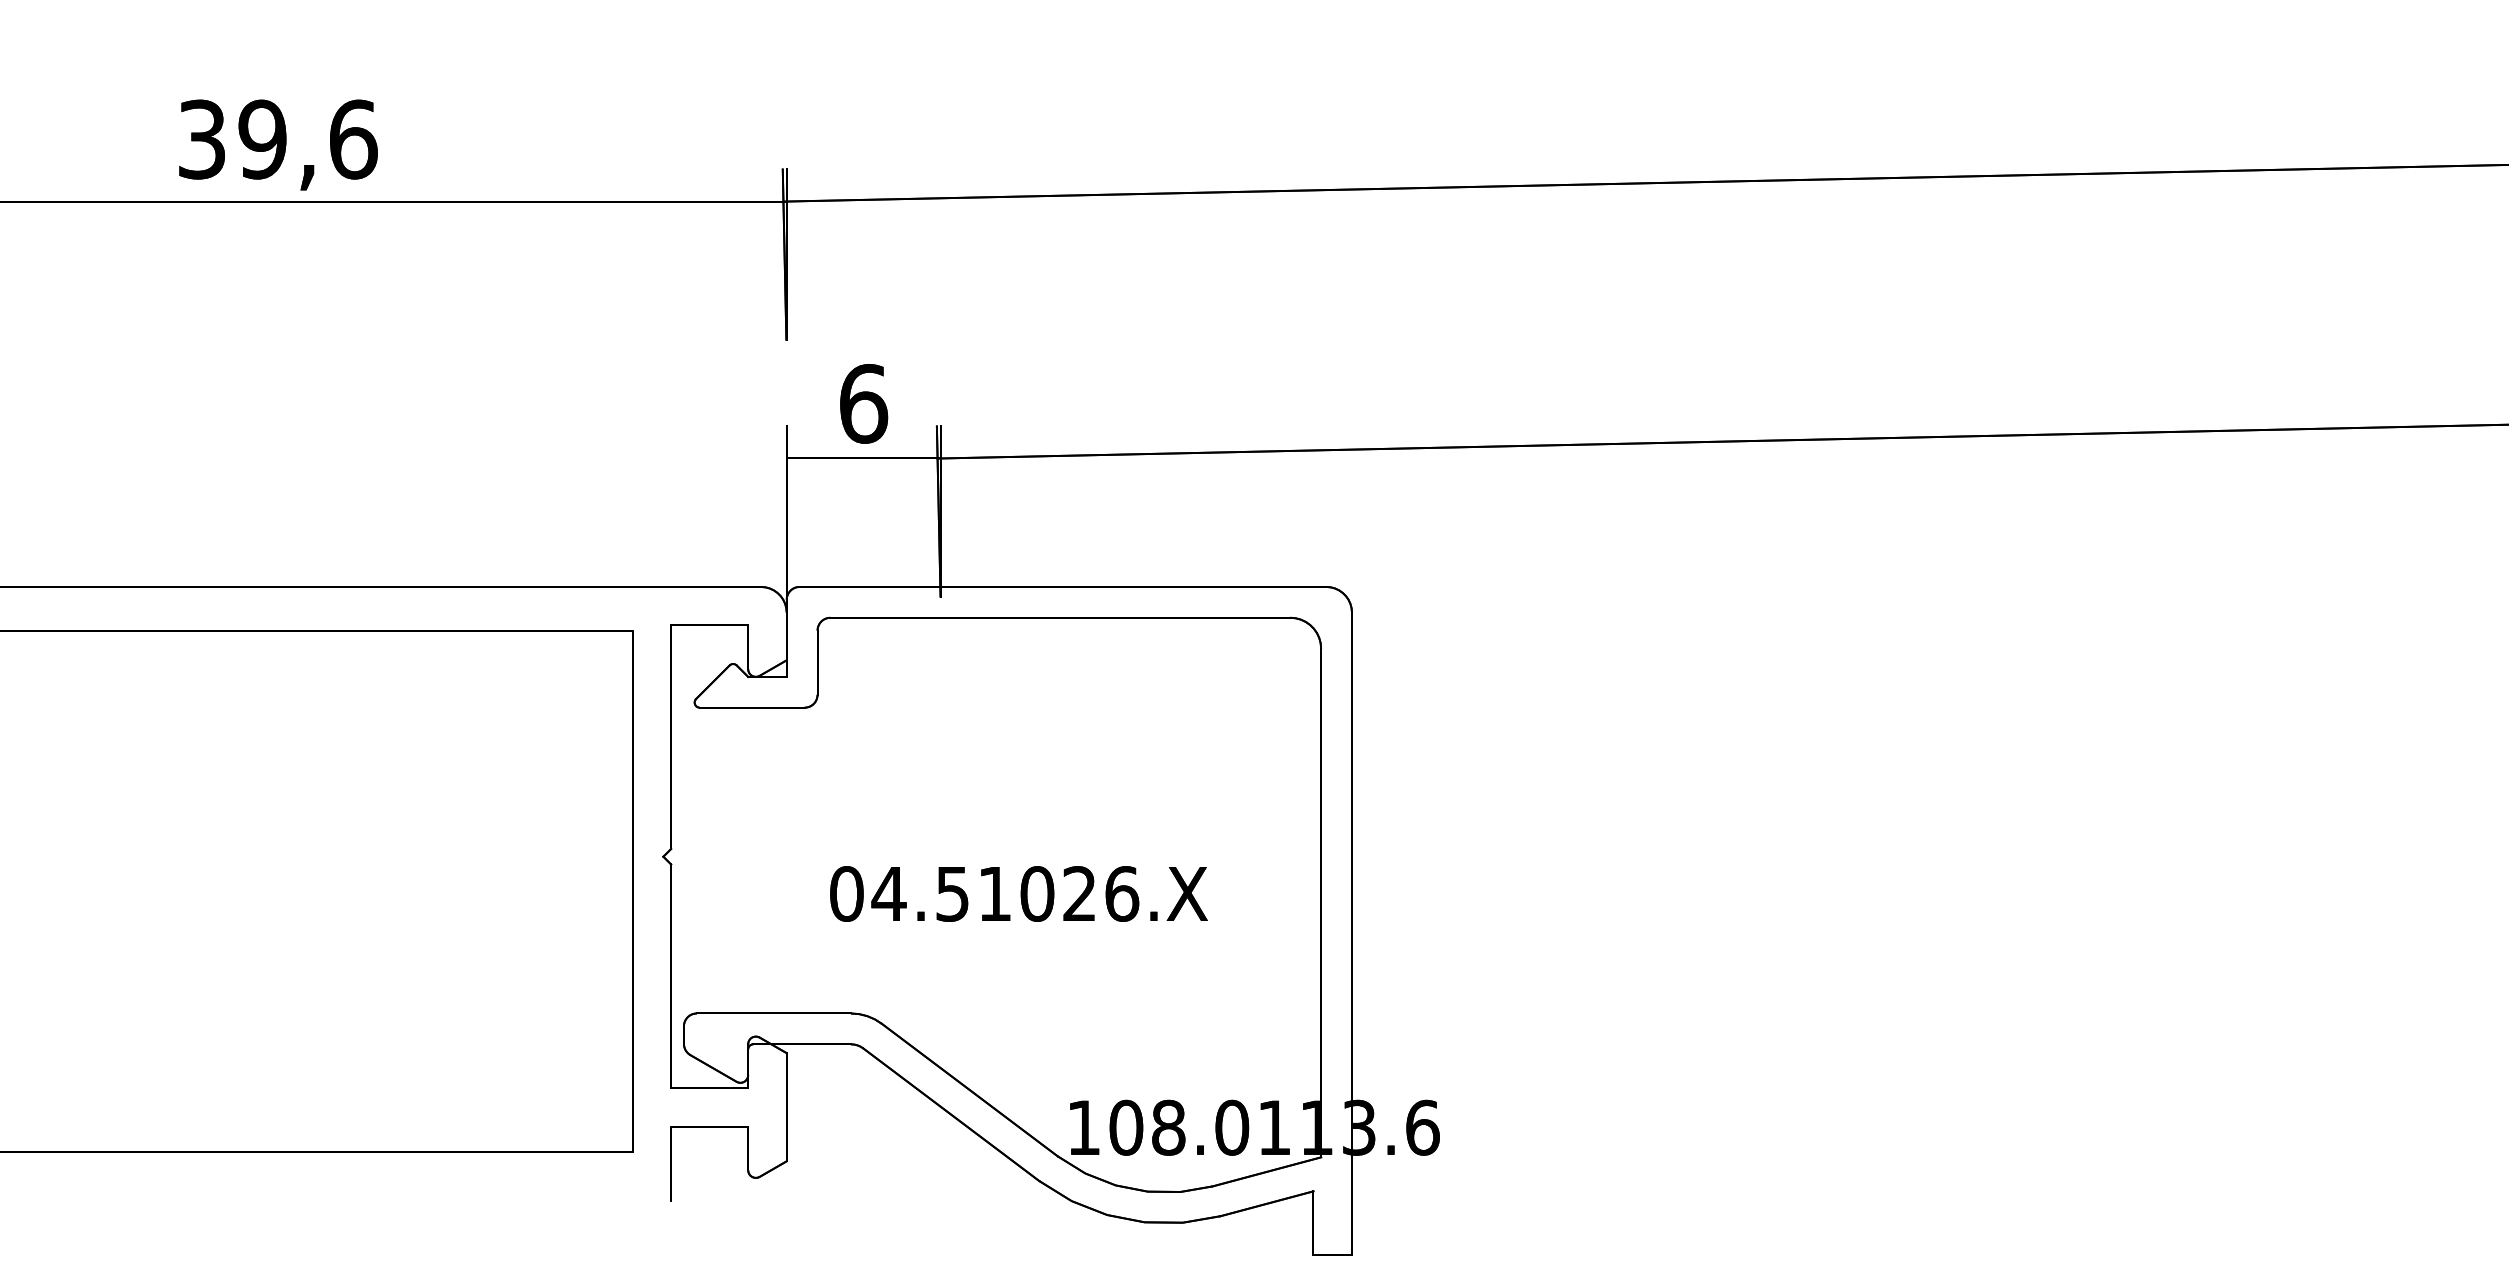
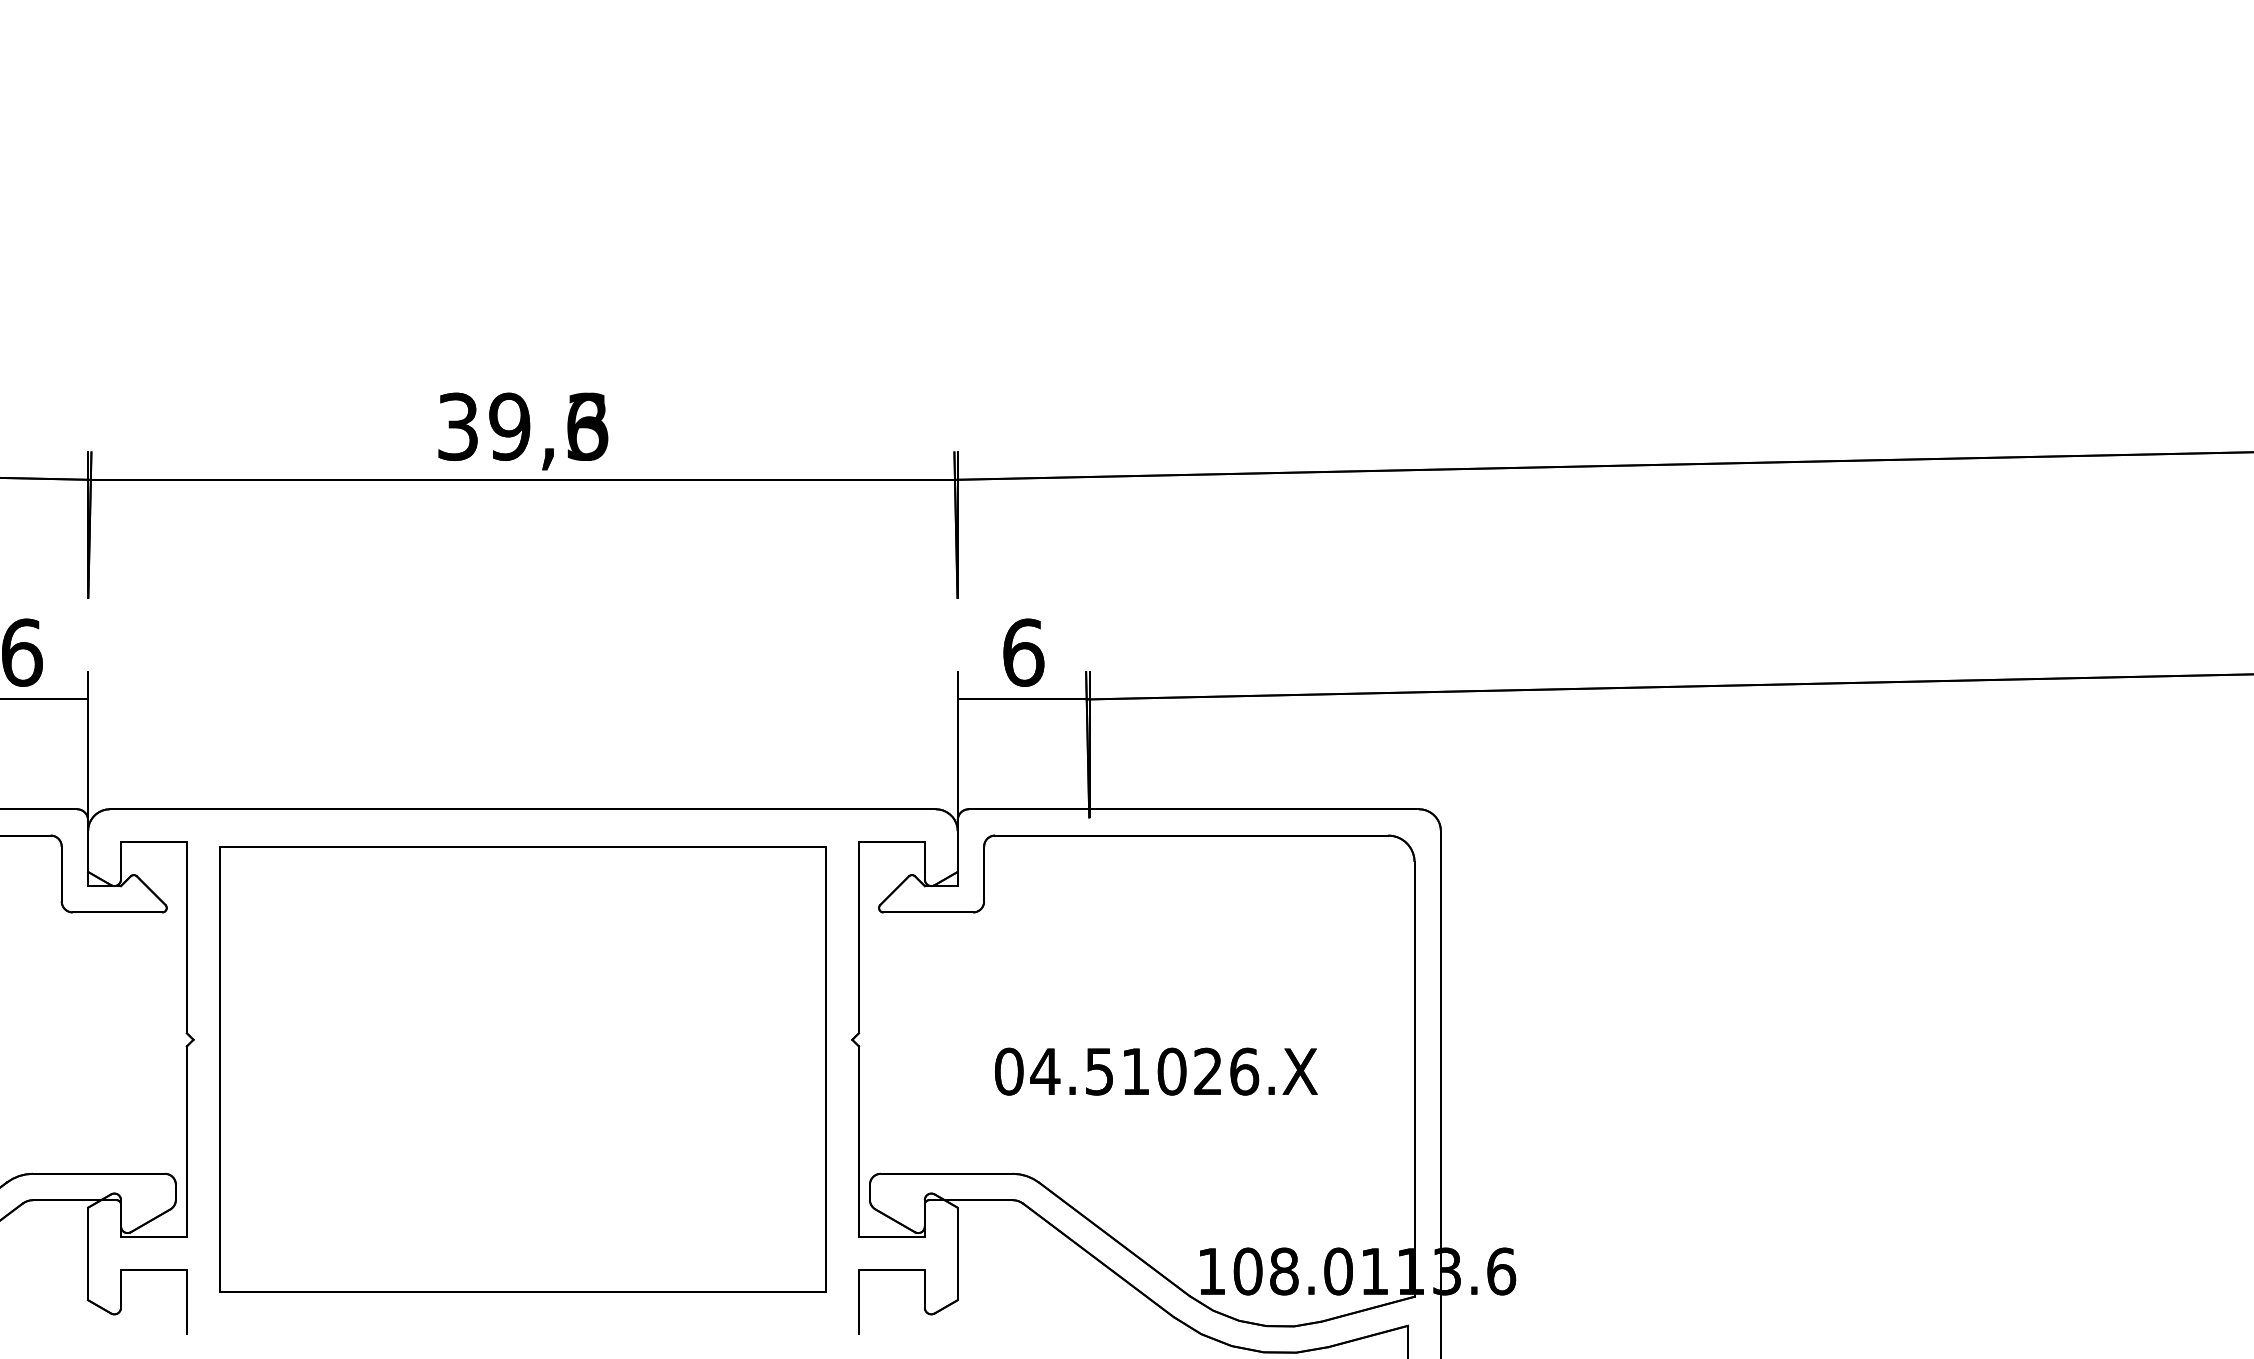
text: (353, 139) -> (587, 426), 39,6 -> 39,3

